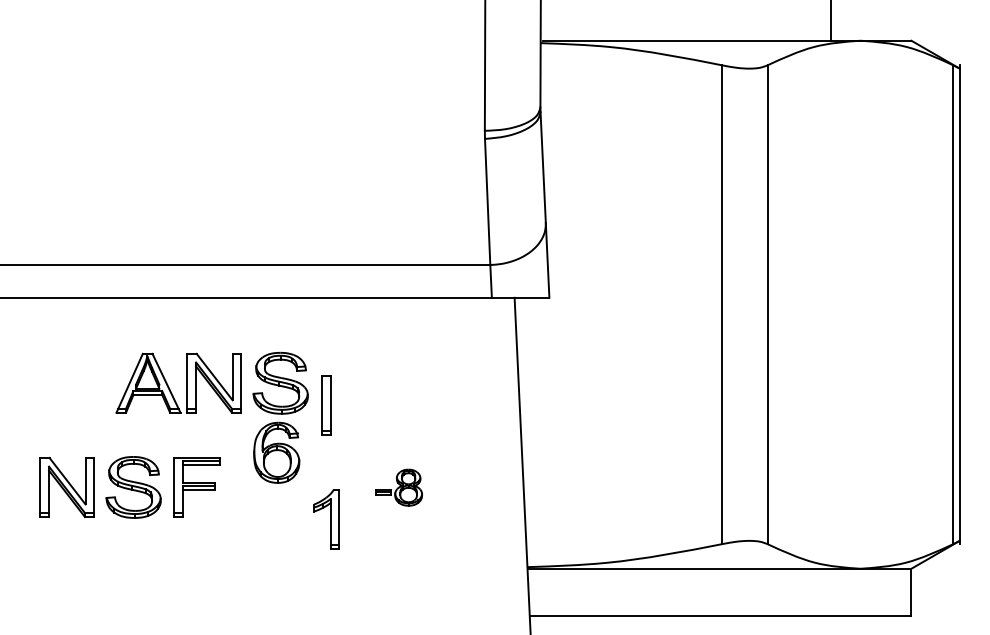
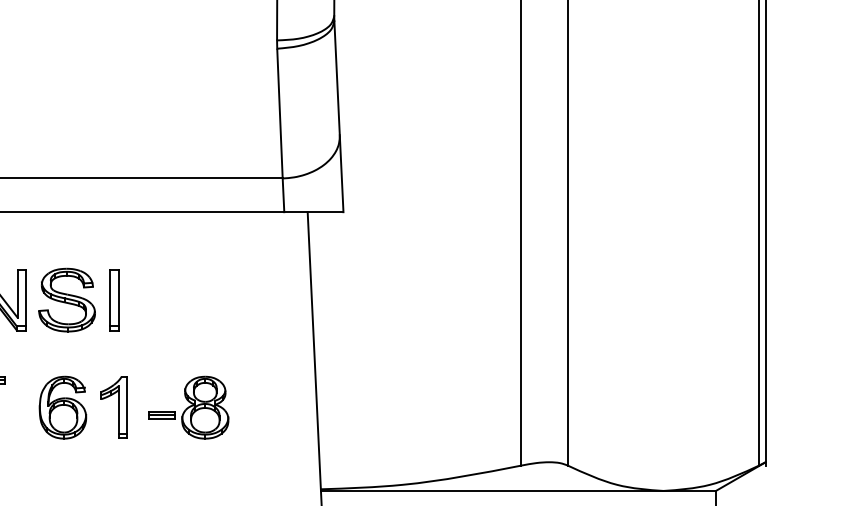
part: (326, 405) -> (114, 300), moved
part: (276, 452) -> (62, 407), moved
part: (398, 487) -> (188, 407), size x1.67
part: (326, 519) -> (114, 407), moved

